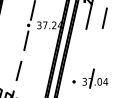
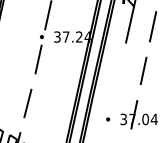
line: (98, 48) -> (143, 70), added

